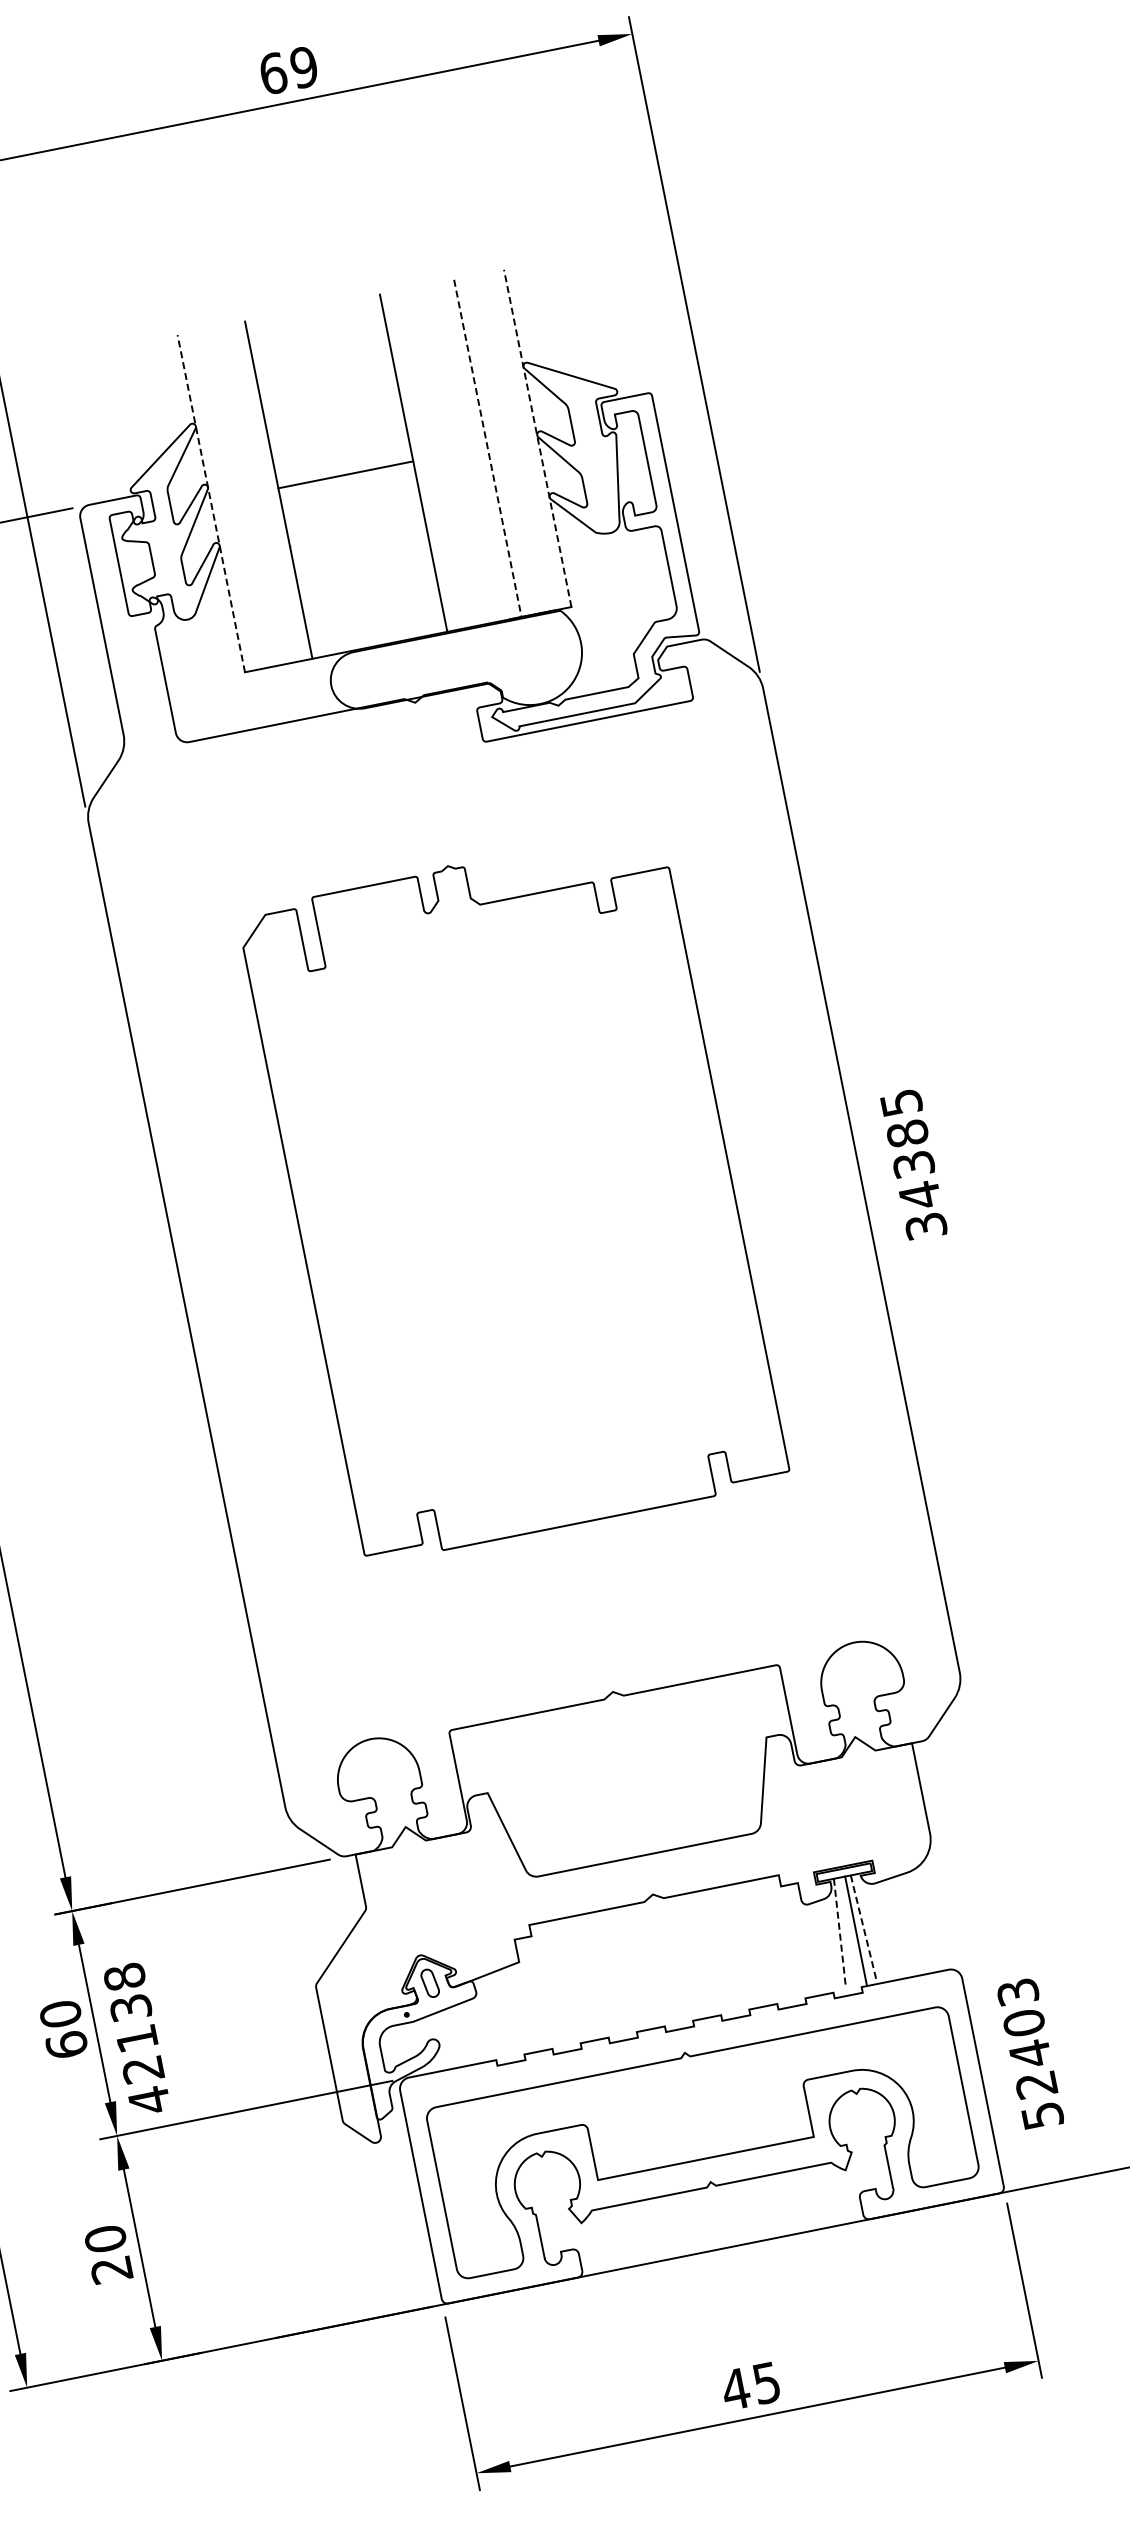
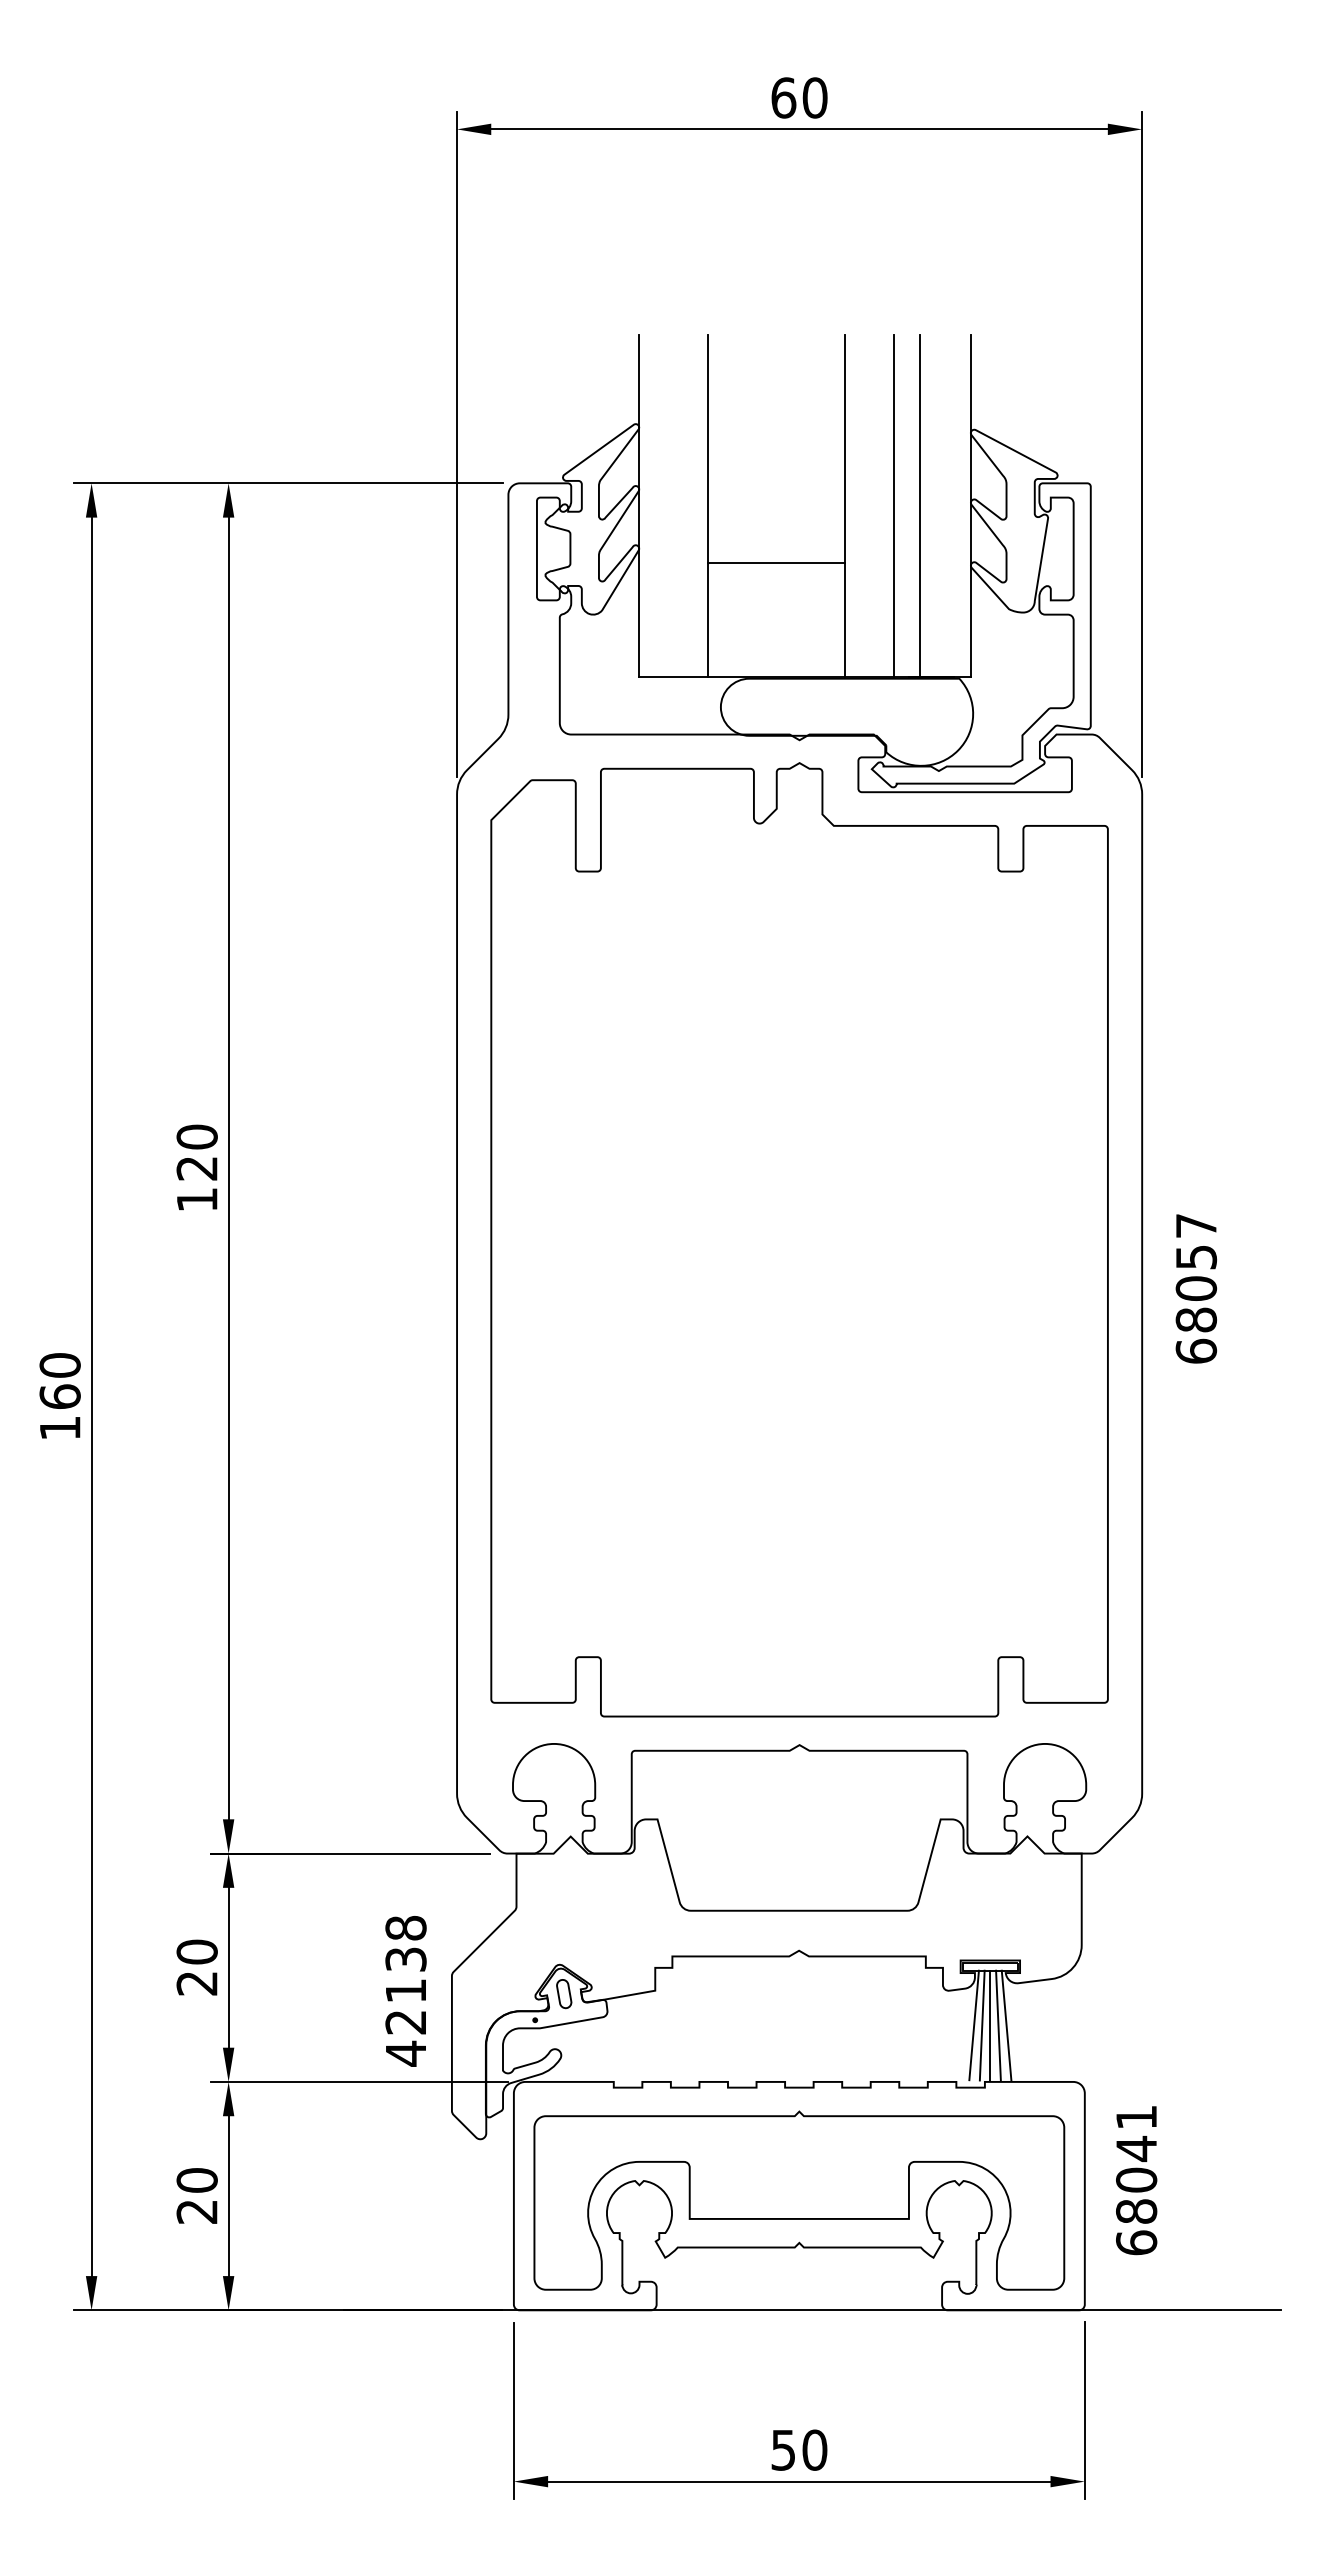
text: (303, 67) -> (814, 97), 69 -> 60
line: (537, 438) -> (970, 505), dashed -> solid
line: (488, 448) -> (920, 506), dashed -> solid
line: (461, 453) -> (893, 505), added
line: (345, 475) -> (775, 563), moved
line: (211, 503) -> (639, 505), dashed -> solid
text: (913, 1164) -> (1196, 1288), 34385 -> 68057
part: (513, 1194) -> (799, 1239), size x1.43
line: (871, 1927) -> (1006, 2025), added
line: (863, 1928) -> (998, 2025), dashed -> solid
line: (847, 1932) -> (981, 2025), added
line: (840, 1933) -> (974, 2025), dashed -> solid
text: (136, 2039) -> (405, 1991), moved
text: (65, 2044) -> (196, 1982), 60 -> 20
text: (1030, 2054) -> (1136, 2180), 52403 -> 68041
text: (750, 2385) -> (798, 2449), 45 -> 50

